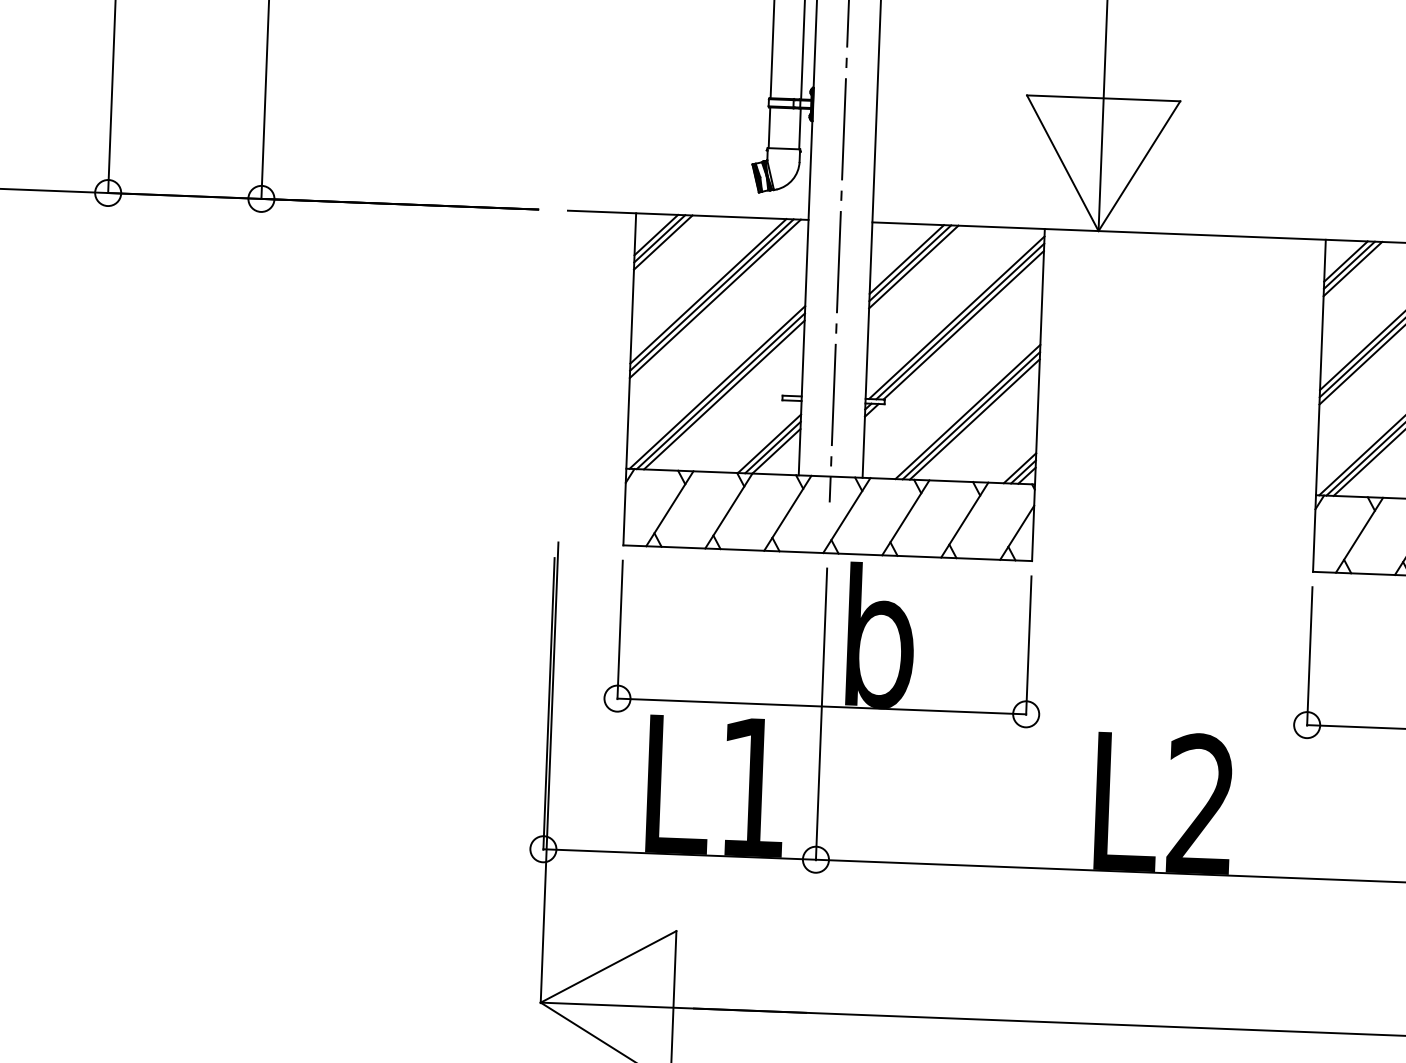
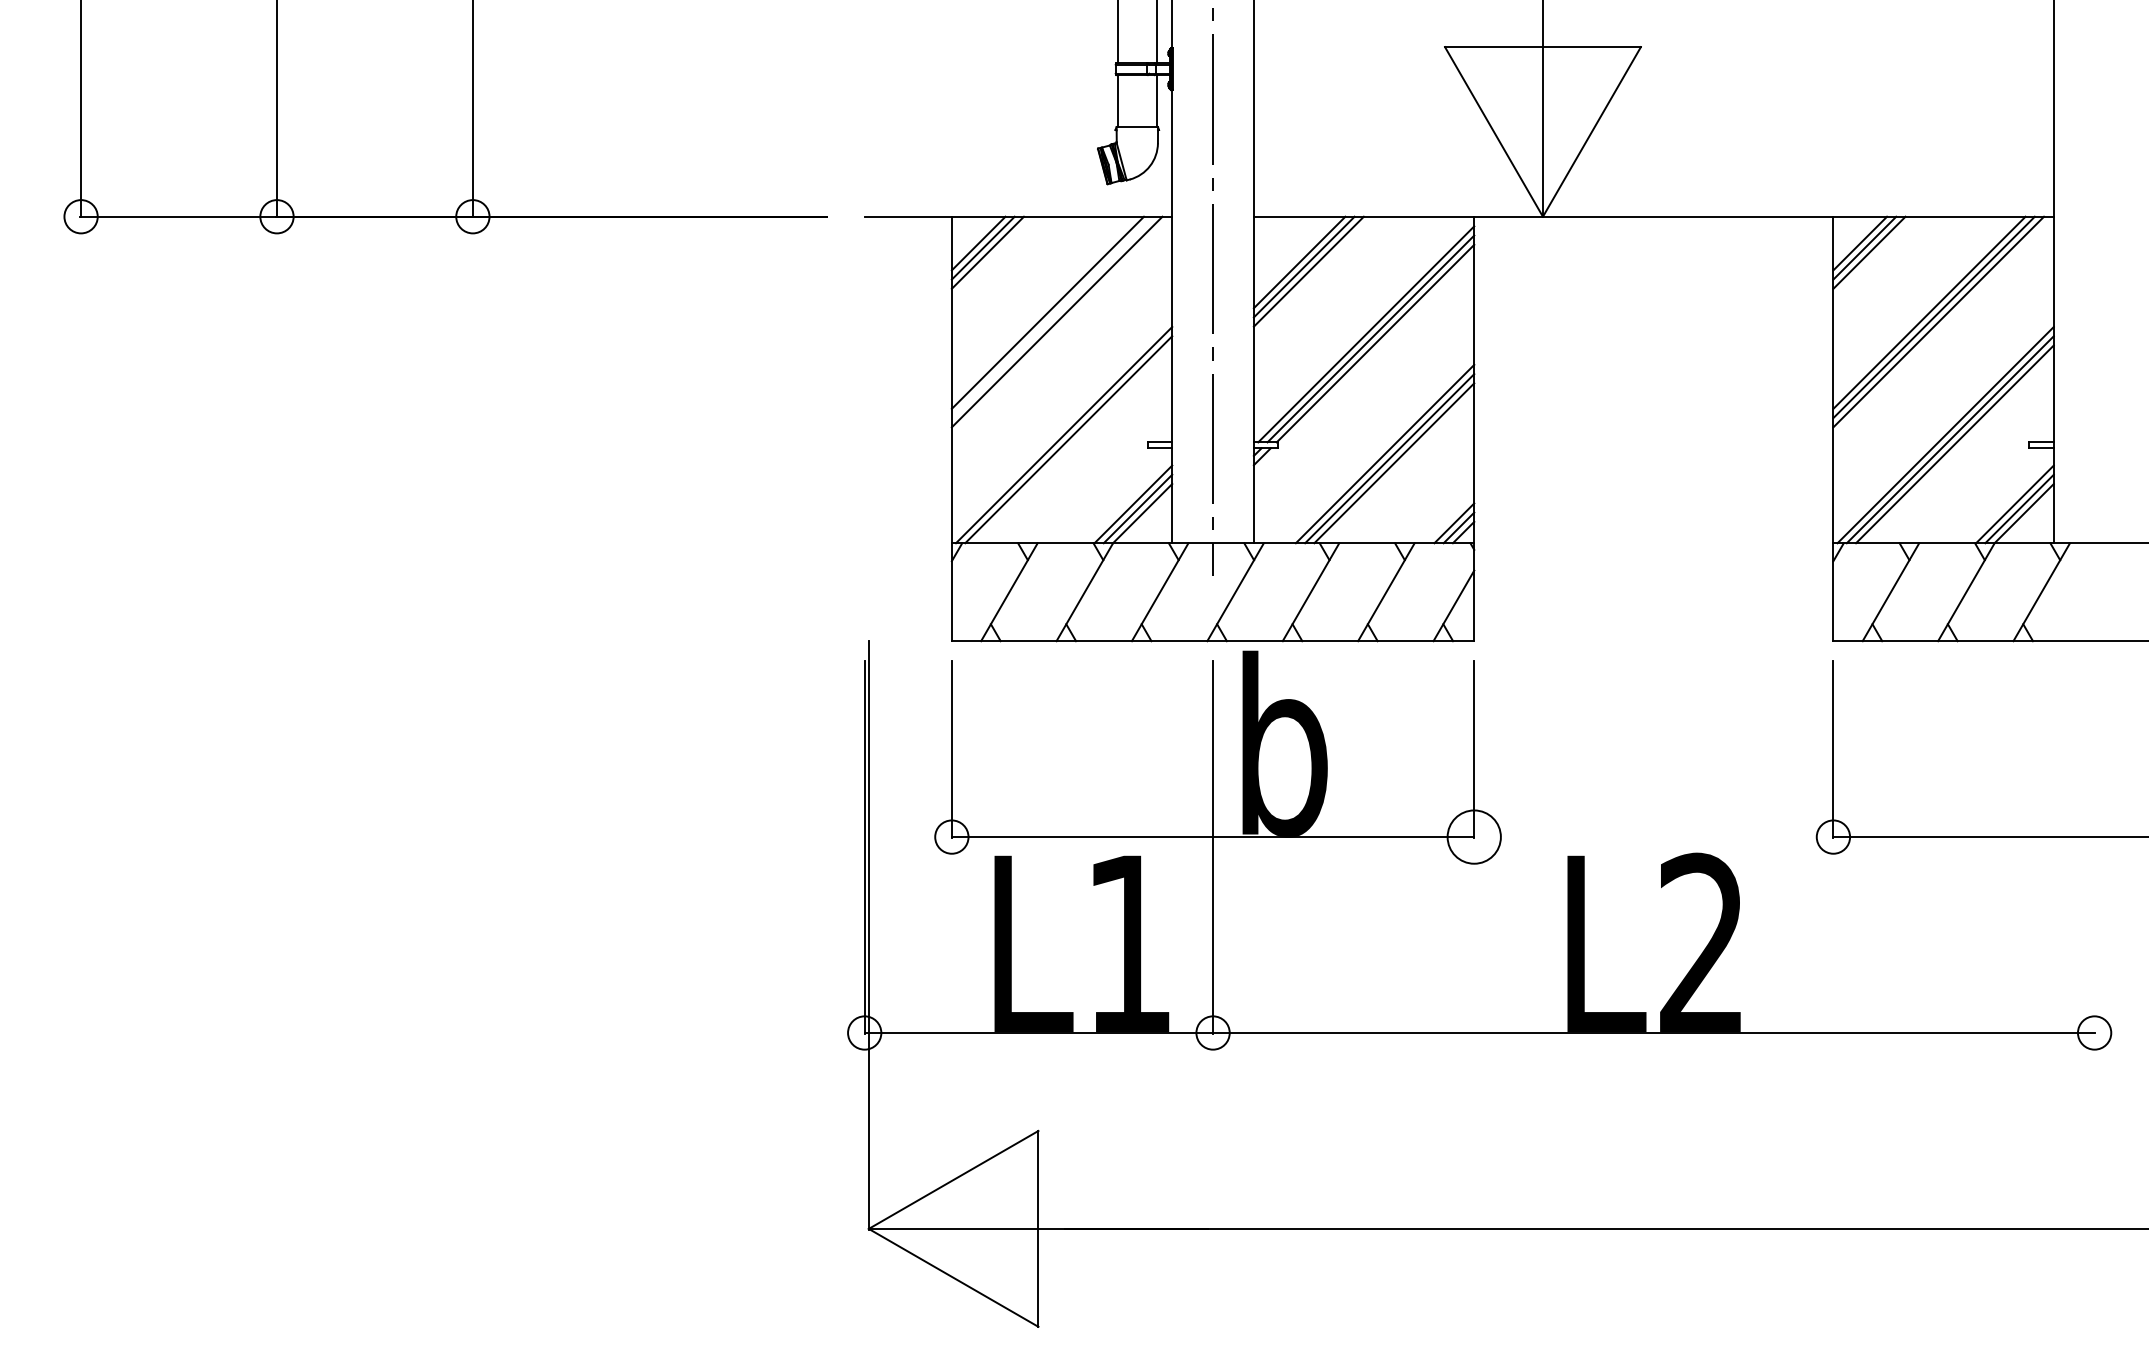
line: (711, 295) -> (1052, 317), removed
line: (724, 395) -> (1073, 444), removed
circle: (1025, 713) -> (1473, 836), size x1.6

